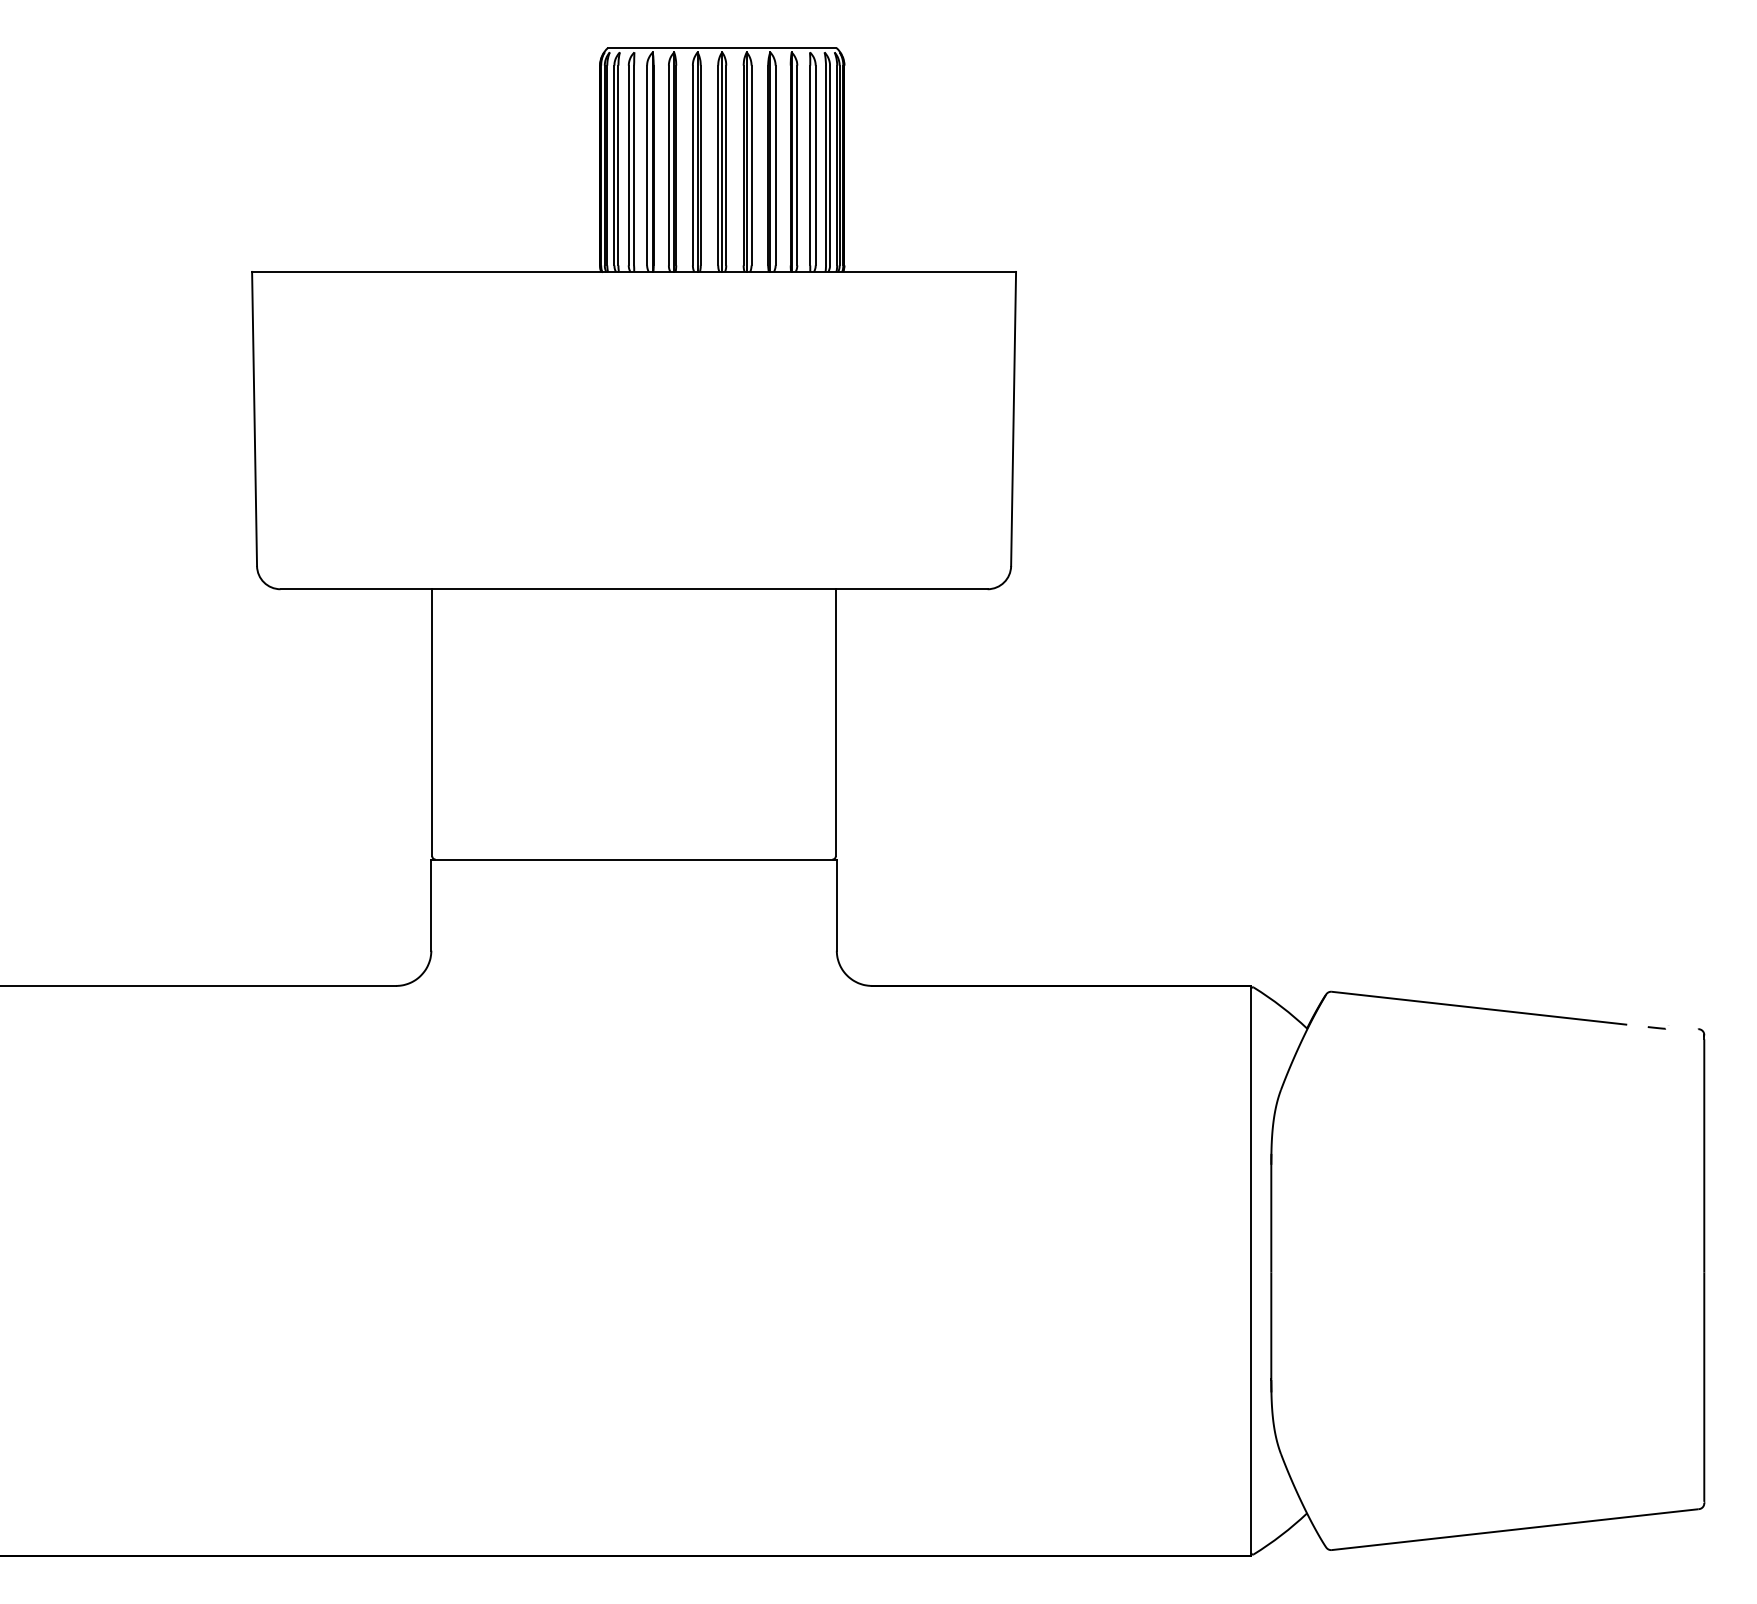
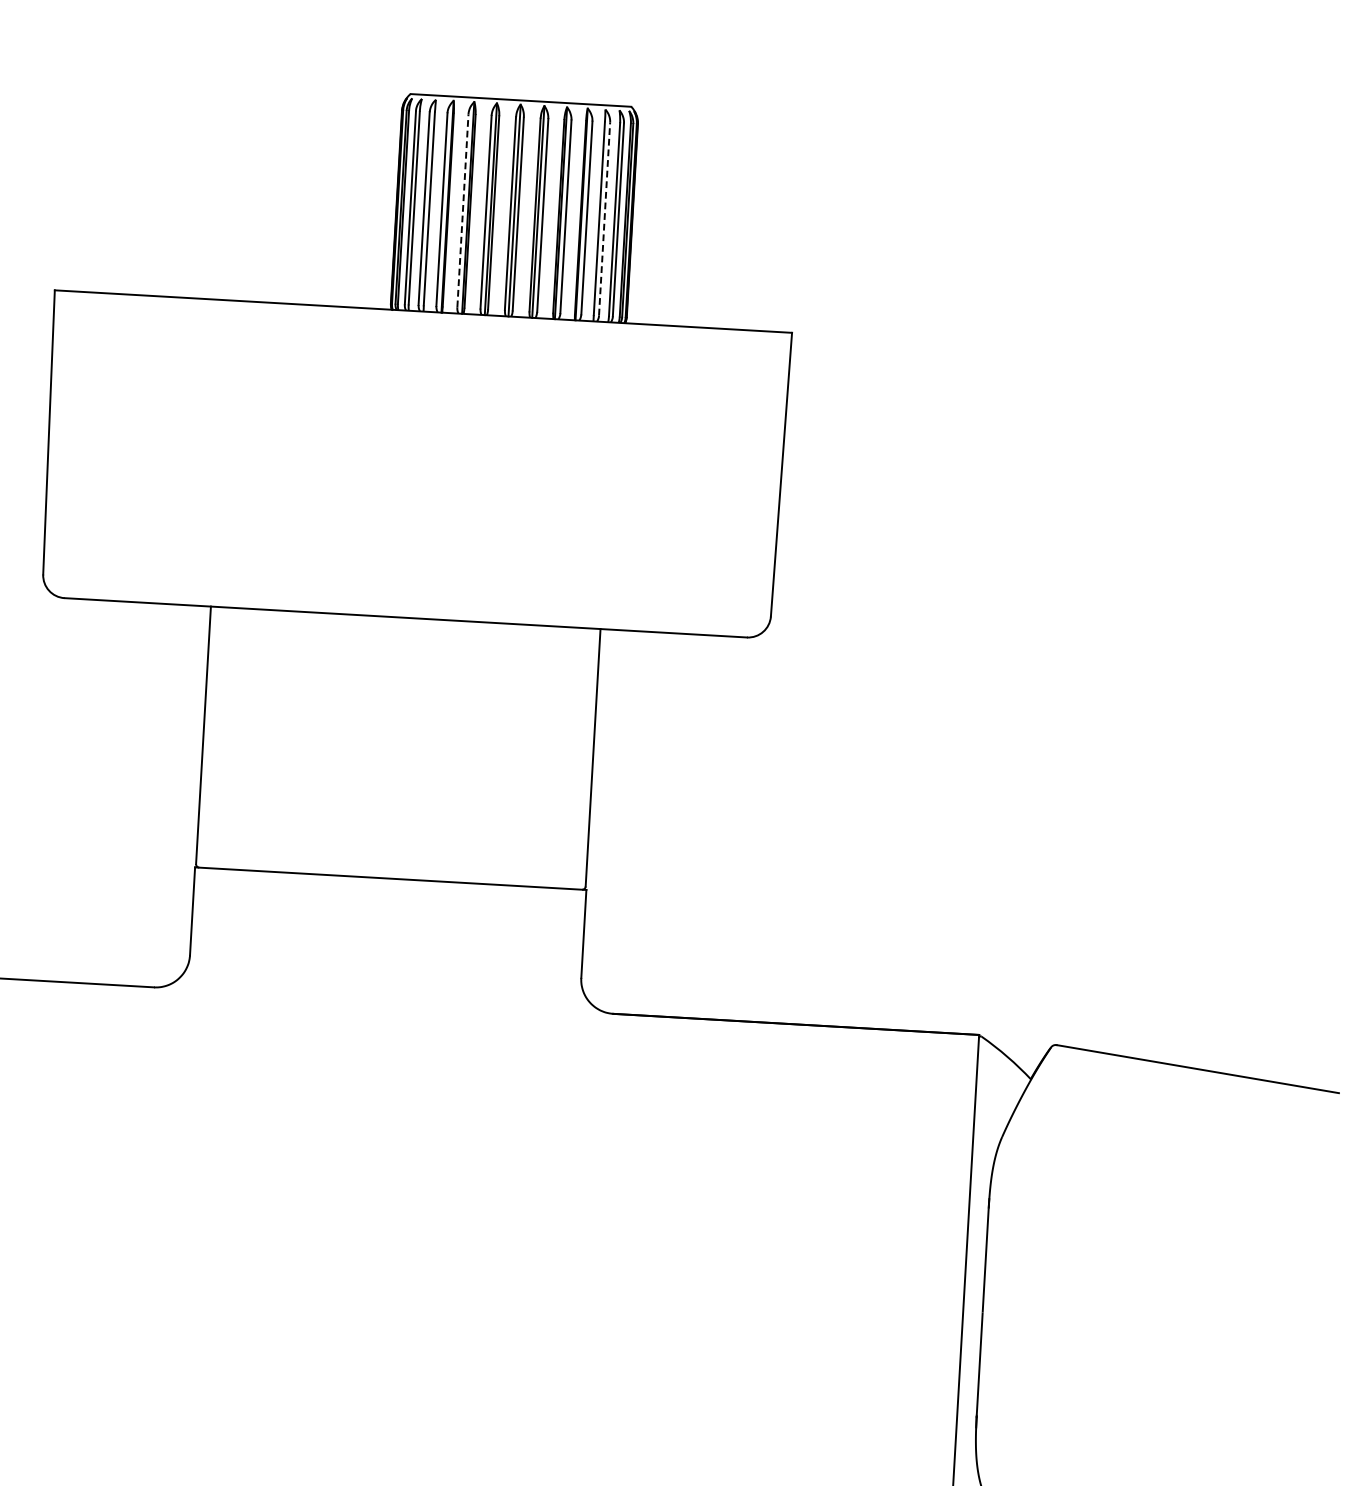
line: (668, 165) -> (462, 210), solid -> dashed
line: (815, 165) -> (604, 218), solid -> dashed

